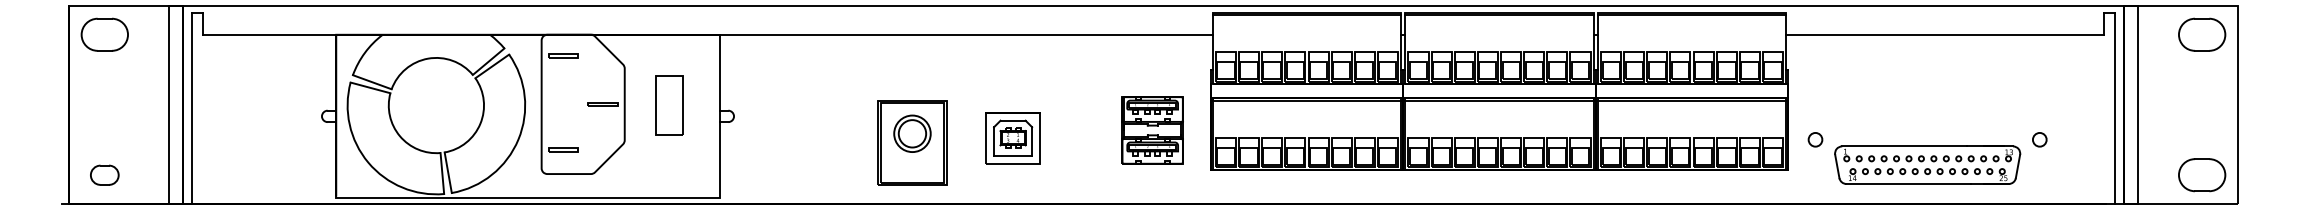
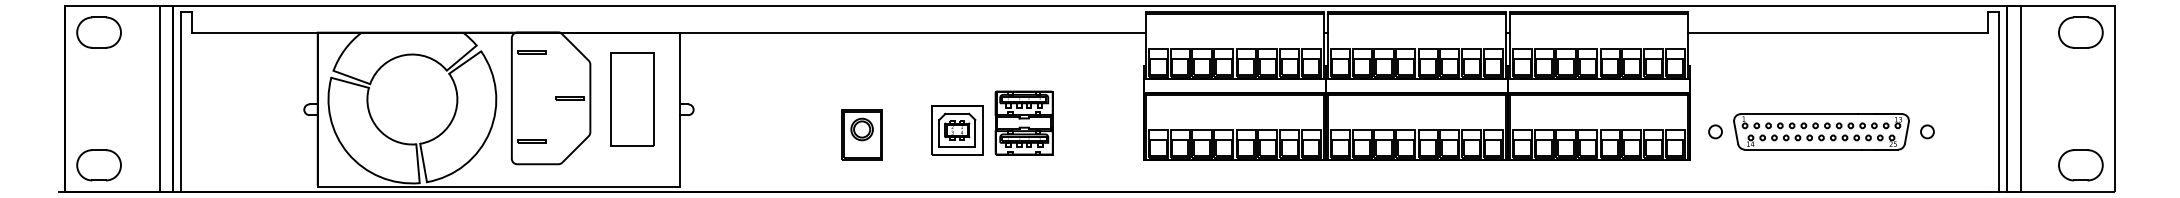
part: (669, 105) -> (632, 99), size x1.67
part: (1151, 129) -> (1023, 122), moved
part: (911, 142) -> (861, 134), size x0.62
part: (1927, 164) -> (1821, 131), moved
part: (104, 175) -> (98, 165), size x1.67

